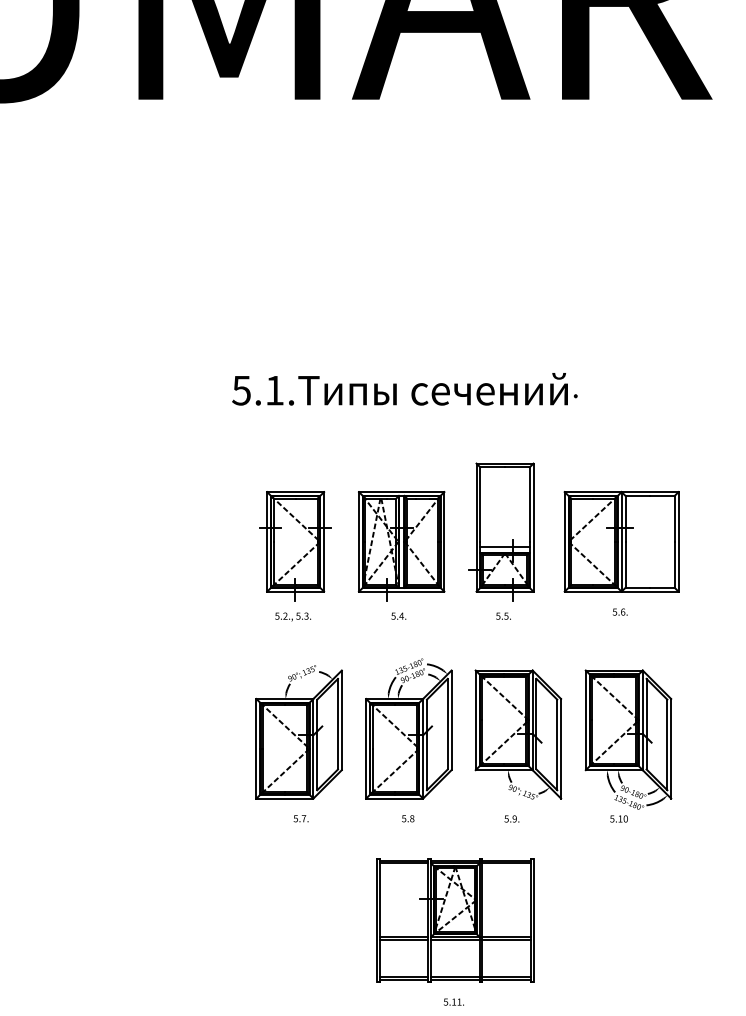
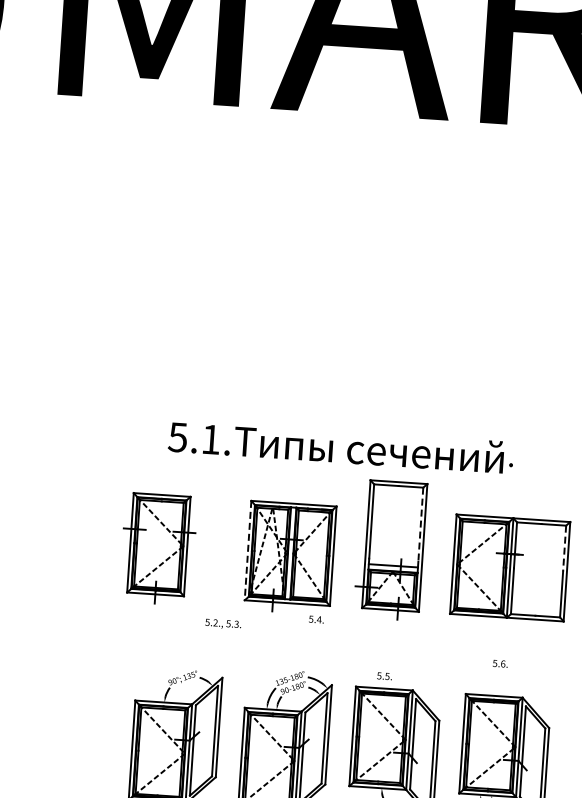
text: (404, 389) -> (340, 447), moved
line: (529, 505) -> (420, 525), solid -> dashed
line: (674, 518) -> (564, 548), solid -> dashed
line: (358, 541) -> (247, 550), solid -> dashed
part: (295, 546) -> (158, 549), moved
text: (619, 611) -> (499, 663), moved
text: (398, 615) -> (316, 618), moved
text: (503, 615) -> (384, 675), moved
text: (293, 616) -> (223, 623), moved

